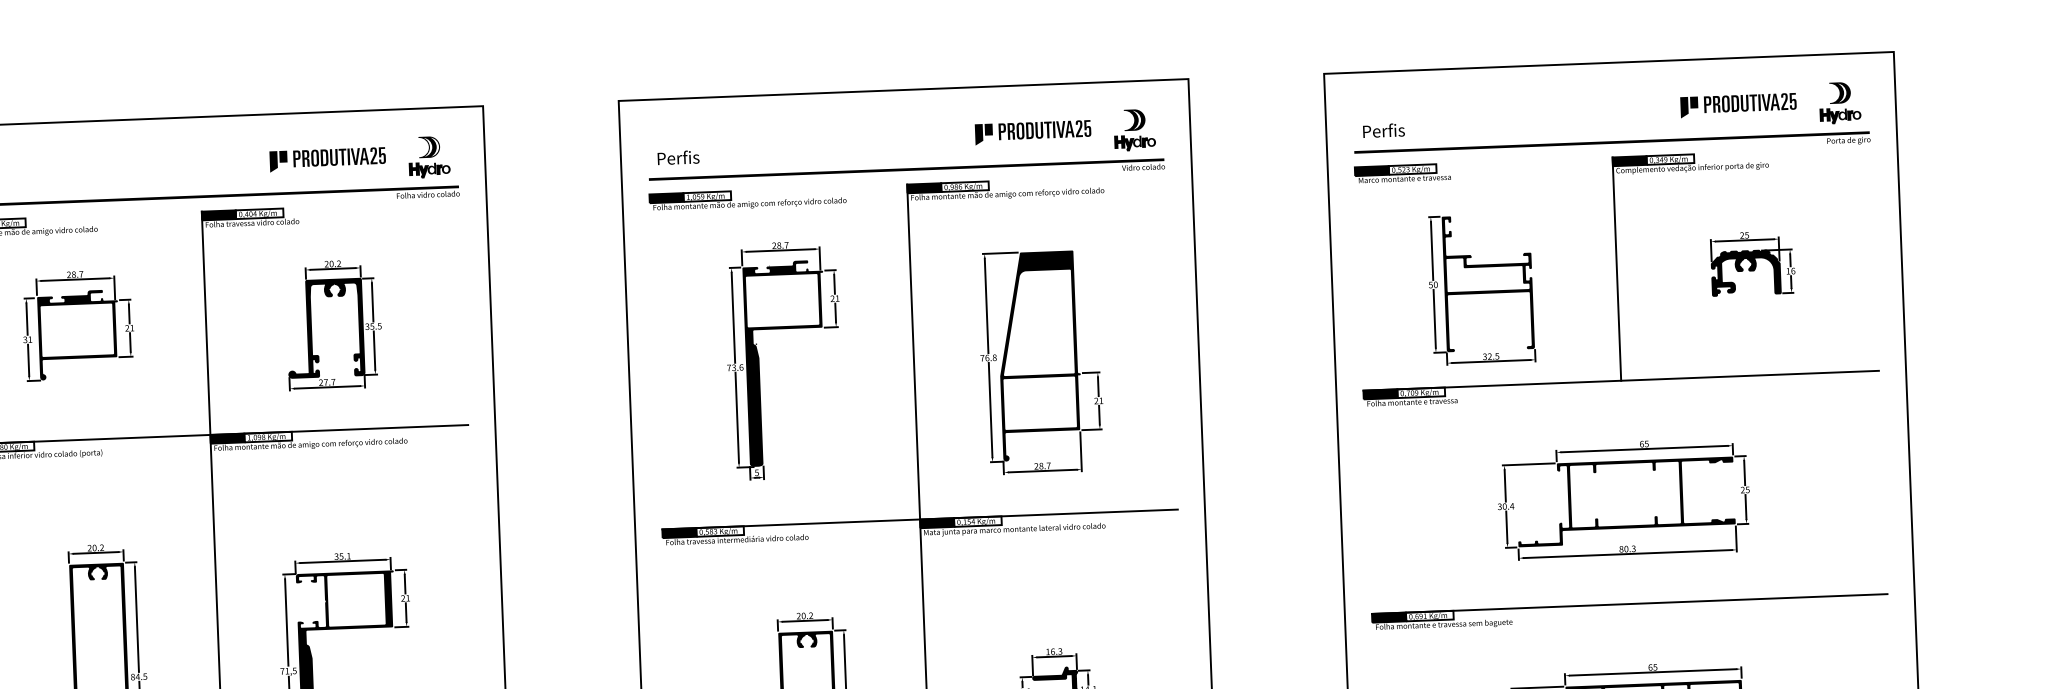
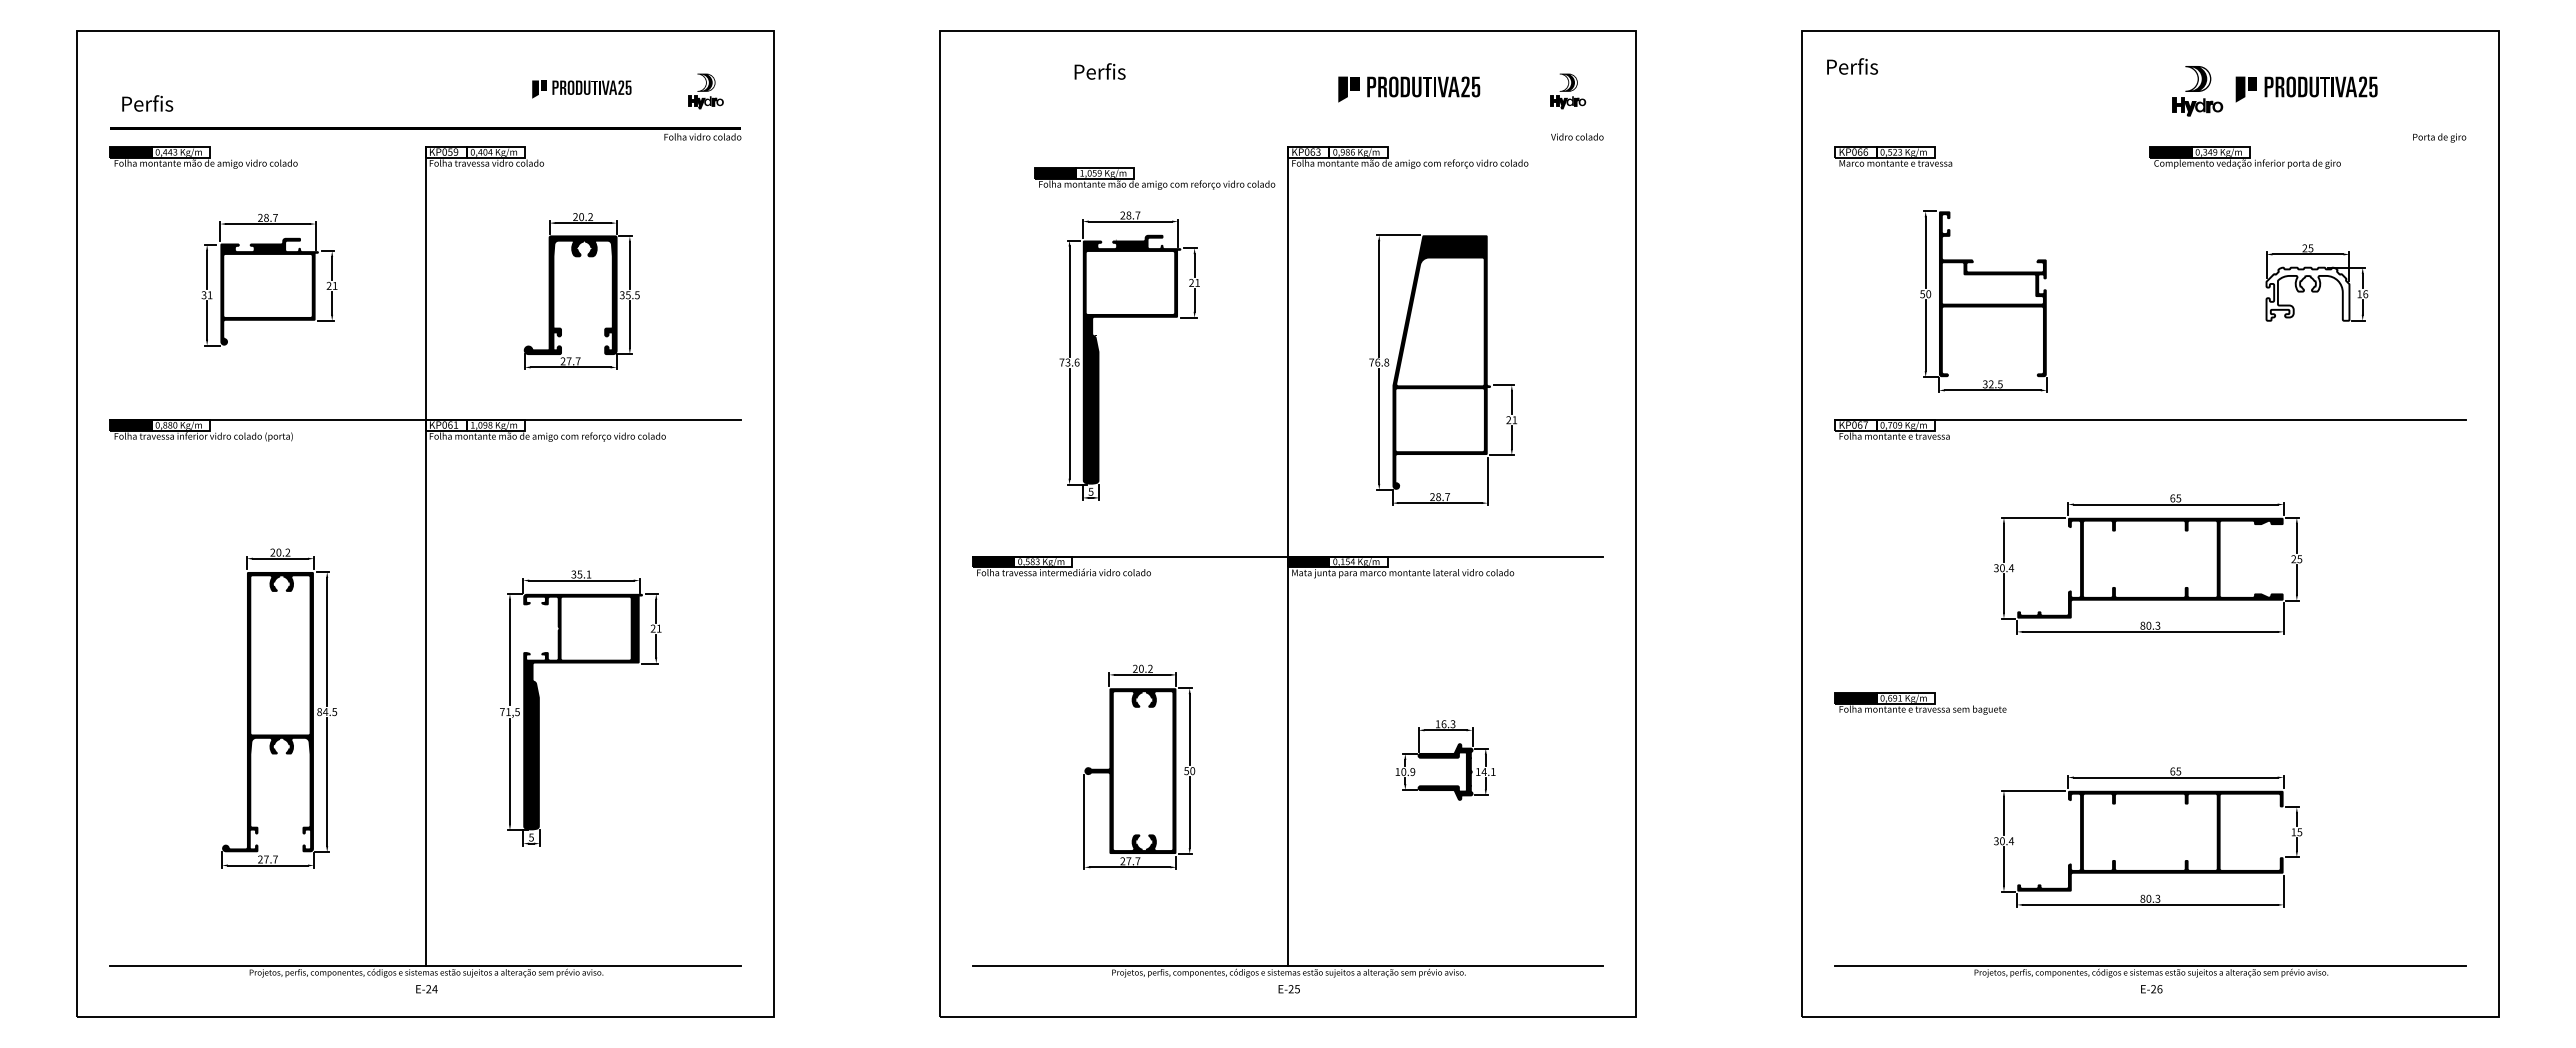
part: (1839, 103) -> (2197, 91), moved
part: (1134, 130) -> (1568, 91), size x0.7
text: (1383, 130) -> (1852, 66), moved
part: (1033, 132) -> (1409, 89), moved
fill: (1612, 142) -> (2150, 128), removed
part: (429, 157) -> (706, 91), size x0.7
text: (678, 157) -> (1099, 71), moved
part: (327, 159) -> (581, 89), size x0.7
fill: (906, 169) -> (1287, 128), removed
fill: (1371, 171) -> (1855, 152), removed
fill: (924, 188) -> (1308, 152), removed
part: (747, 199) -> (1154, 178), moved
fill: (219, 215) -> (446, 152), removed
line: (1616, 269) -> (2150, 283), removed
fill: (1745, 272) -> (2307, 293), removed
fill: (1380, 394) -> (1855, 425), removed
fill: (227, 438) -> (446, 425), removed
line: (1629, 604) -> (2150, 693), removed

